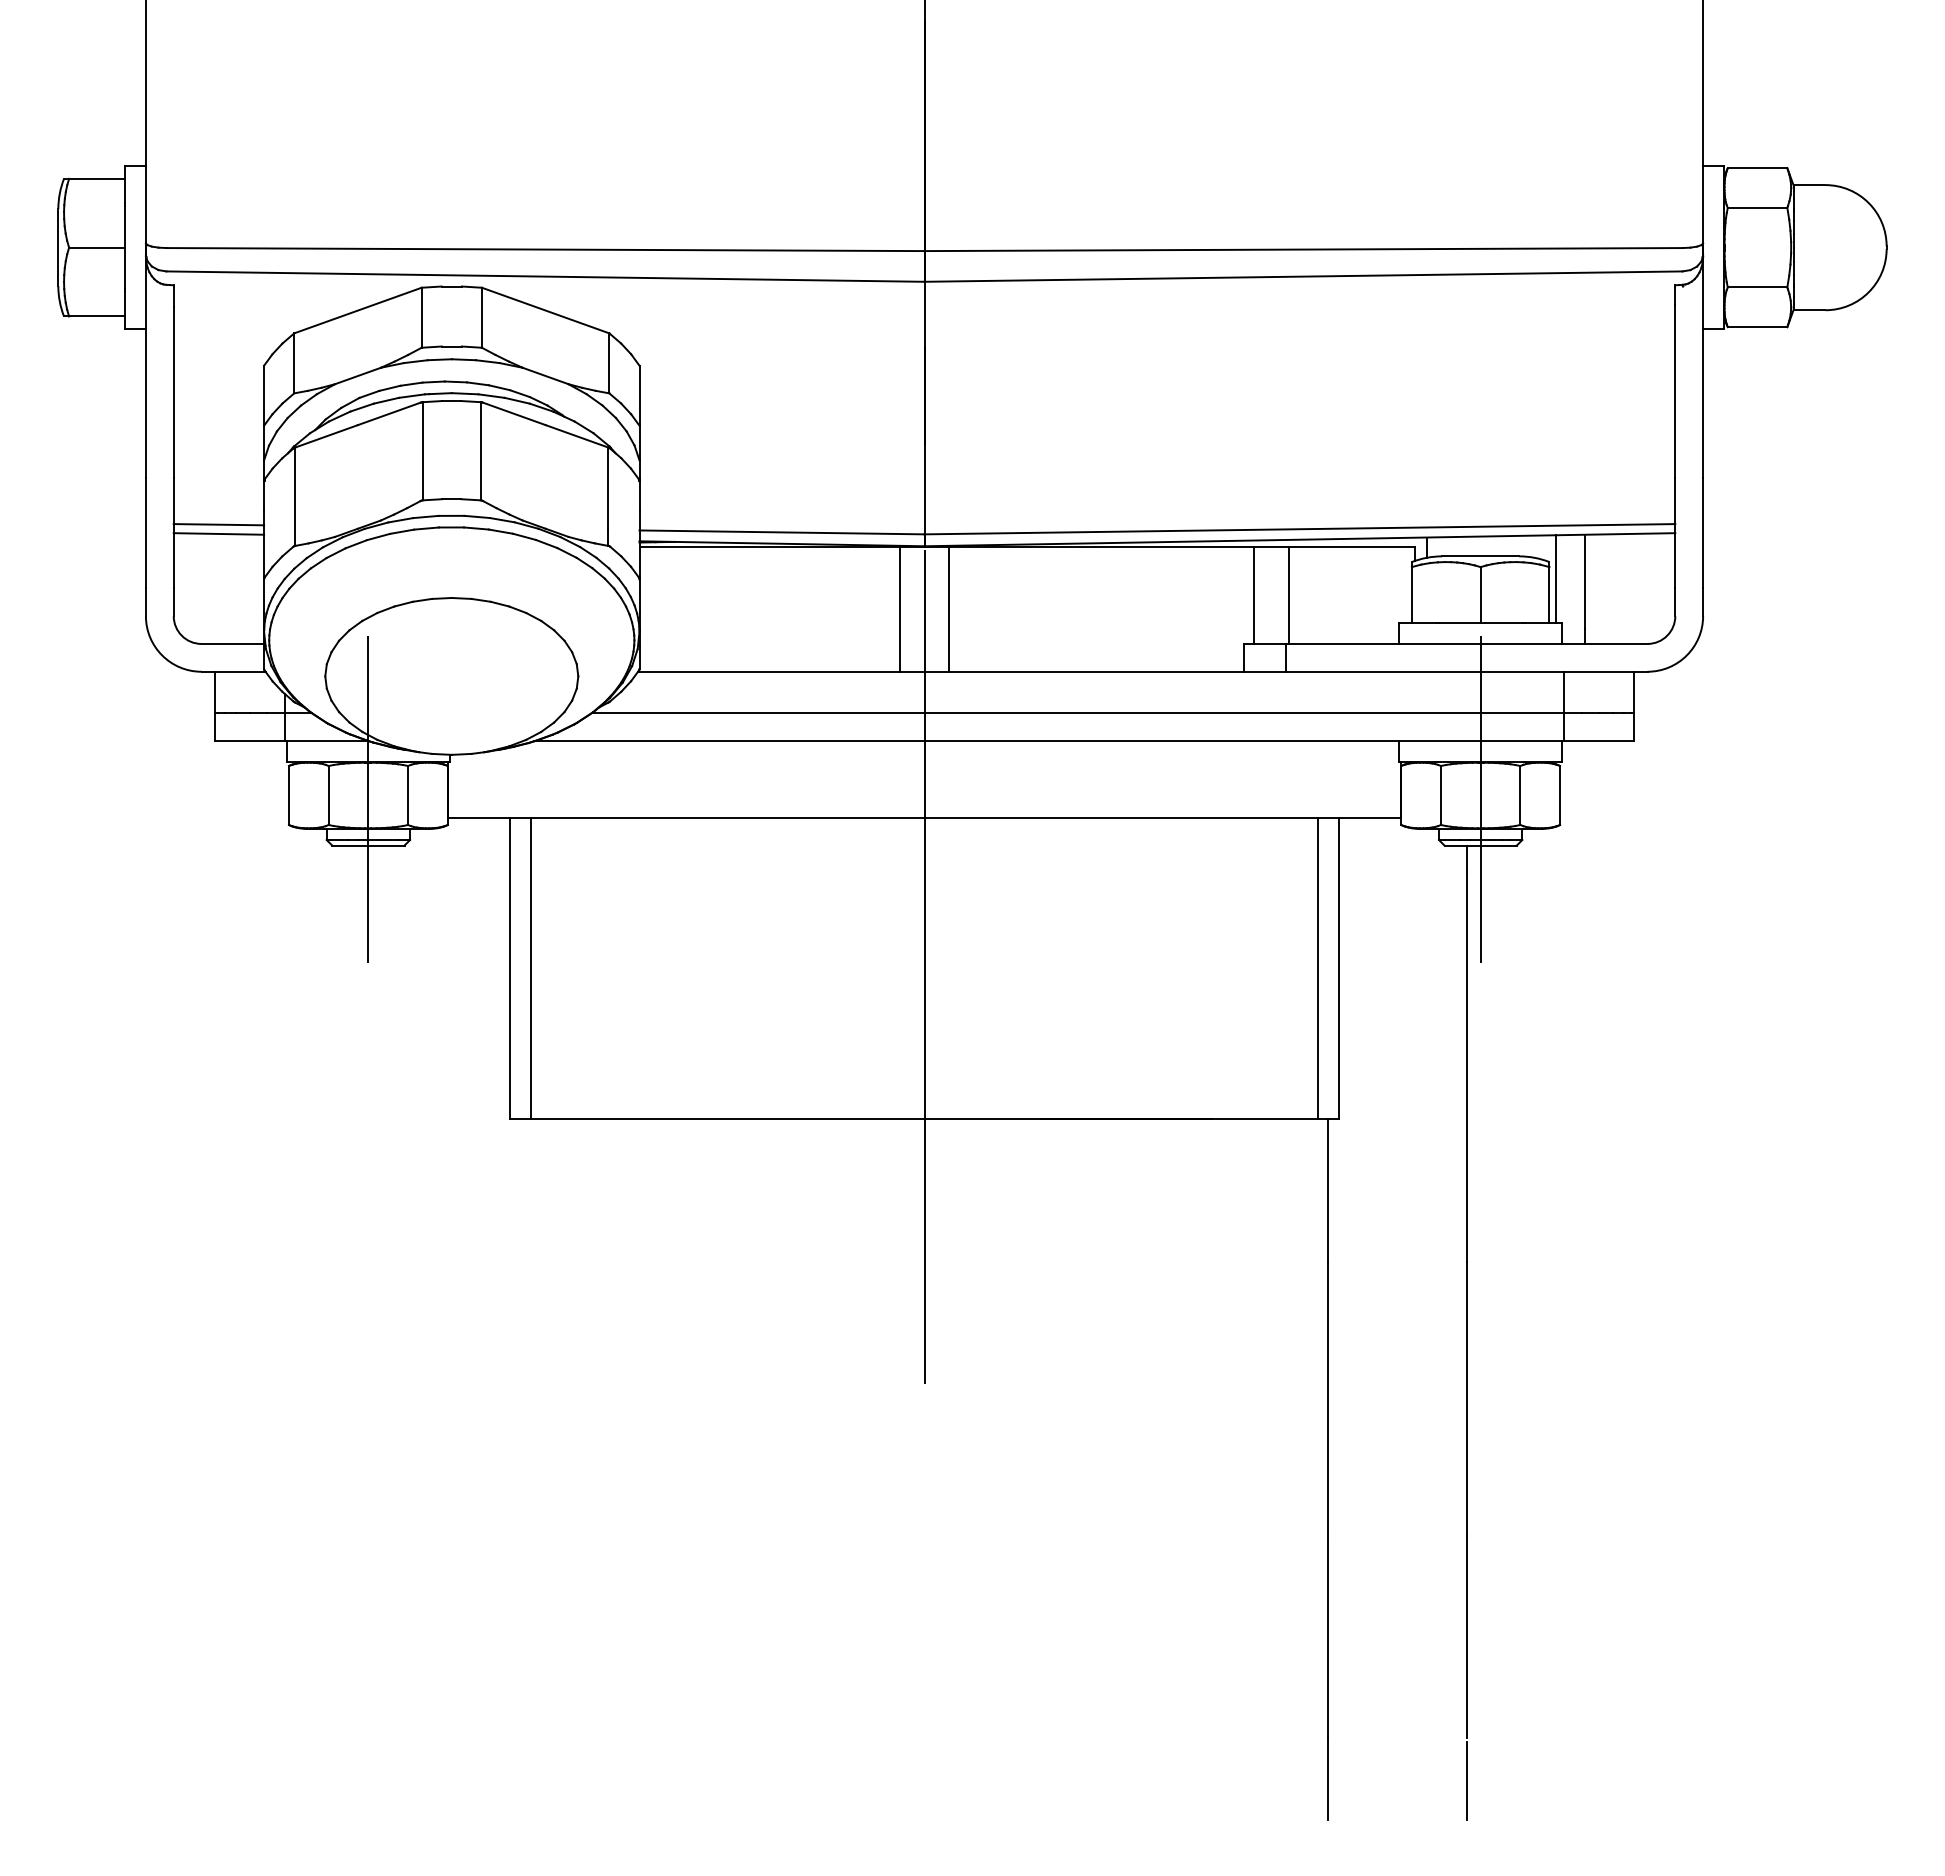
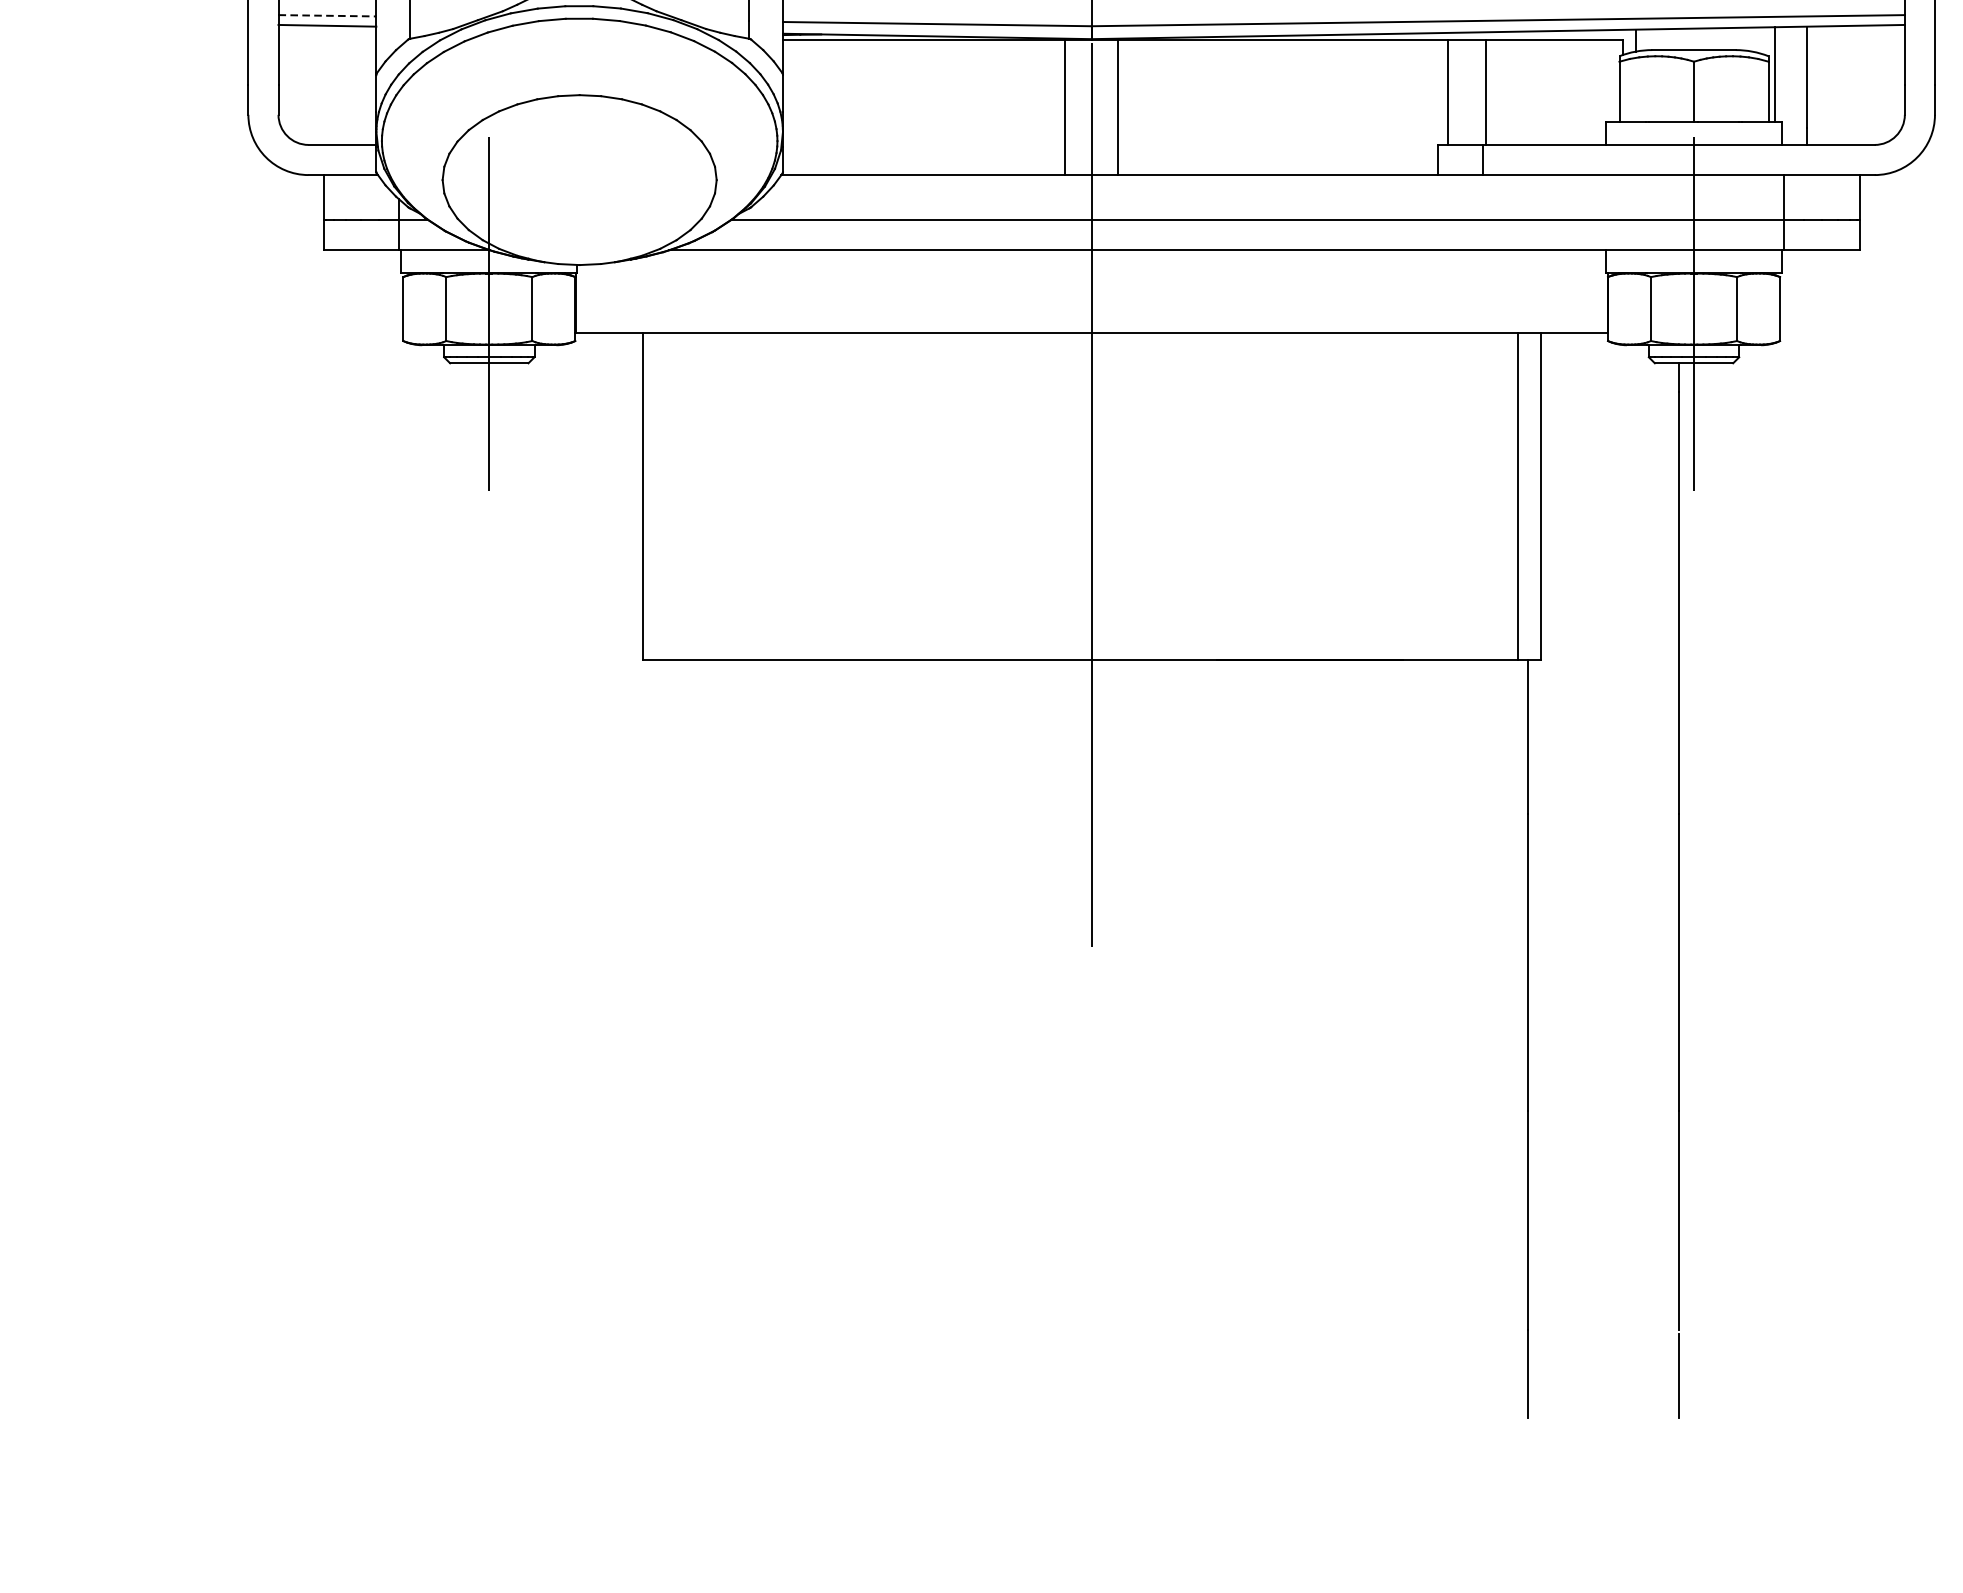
line: (219, 524) -> (328, 15), solid -> dashed
line: (530, 968) -> (664, 496), removed

